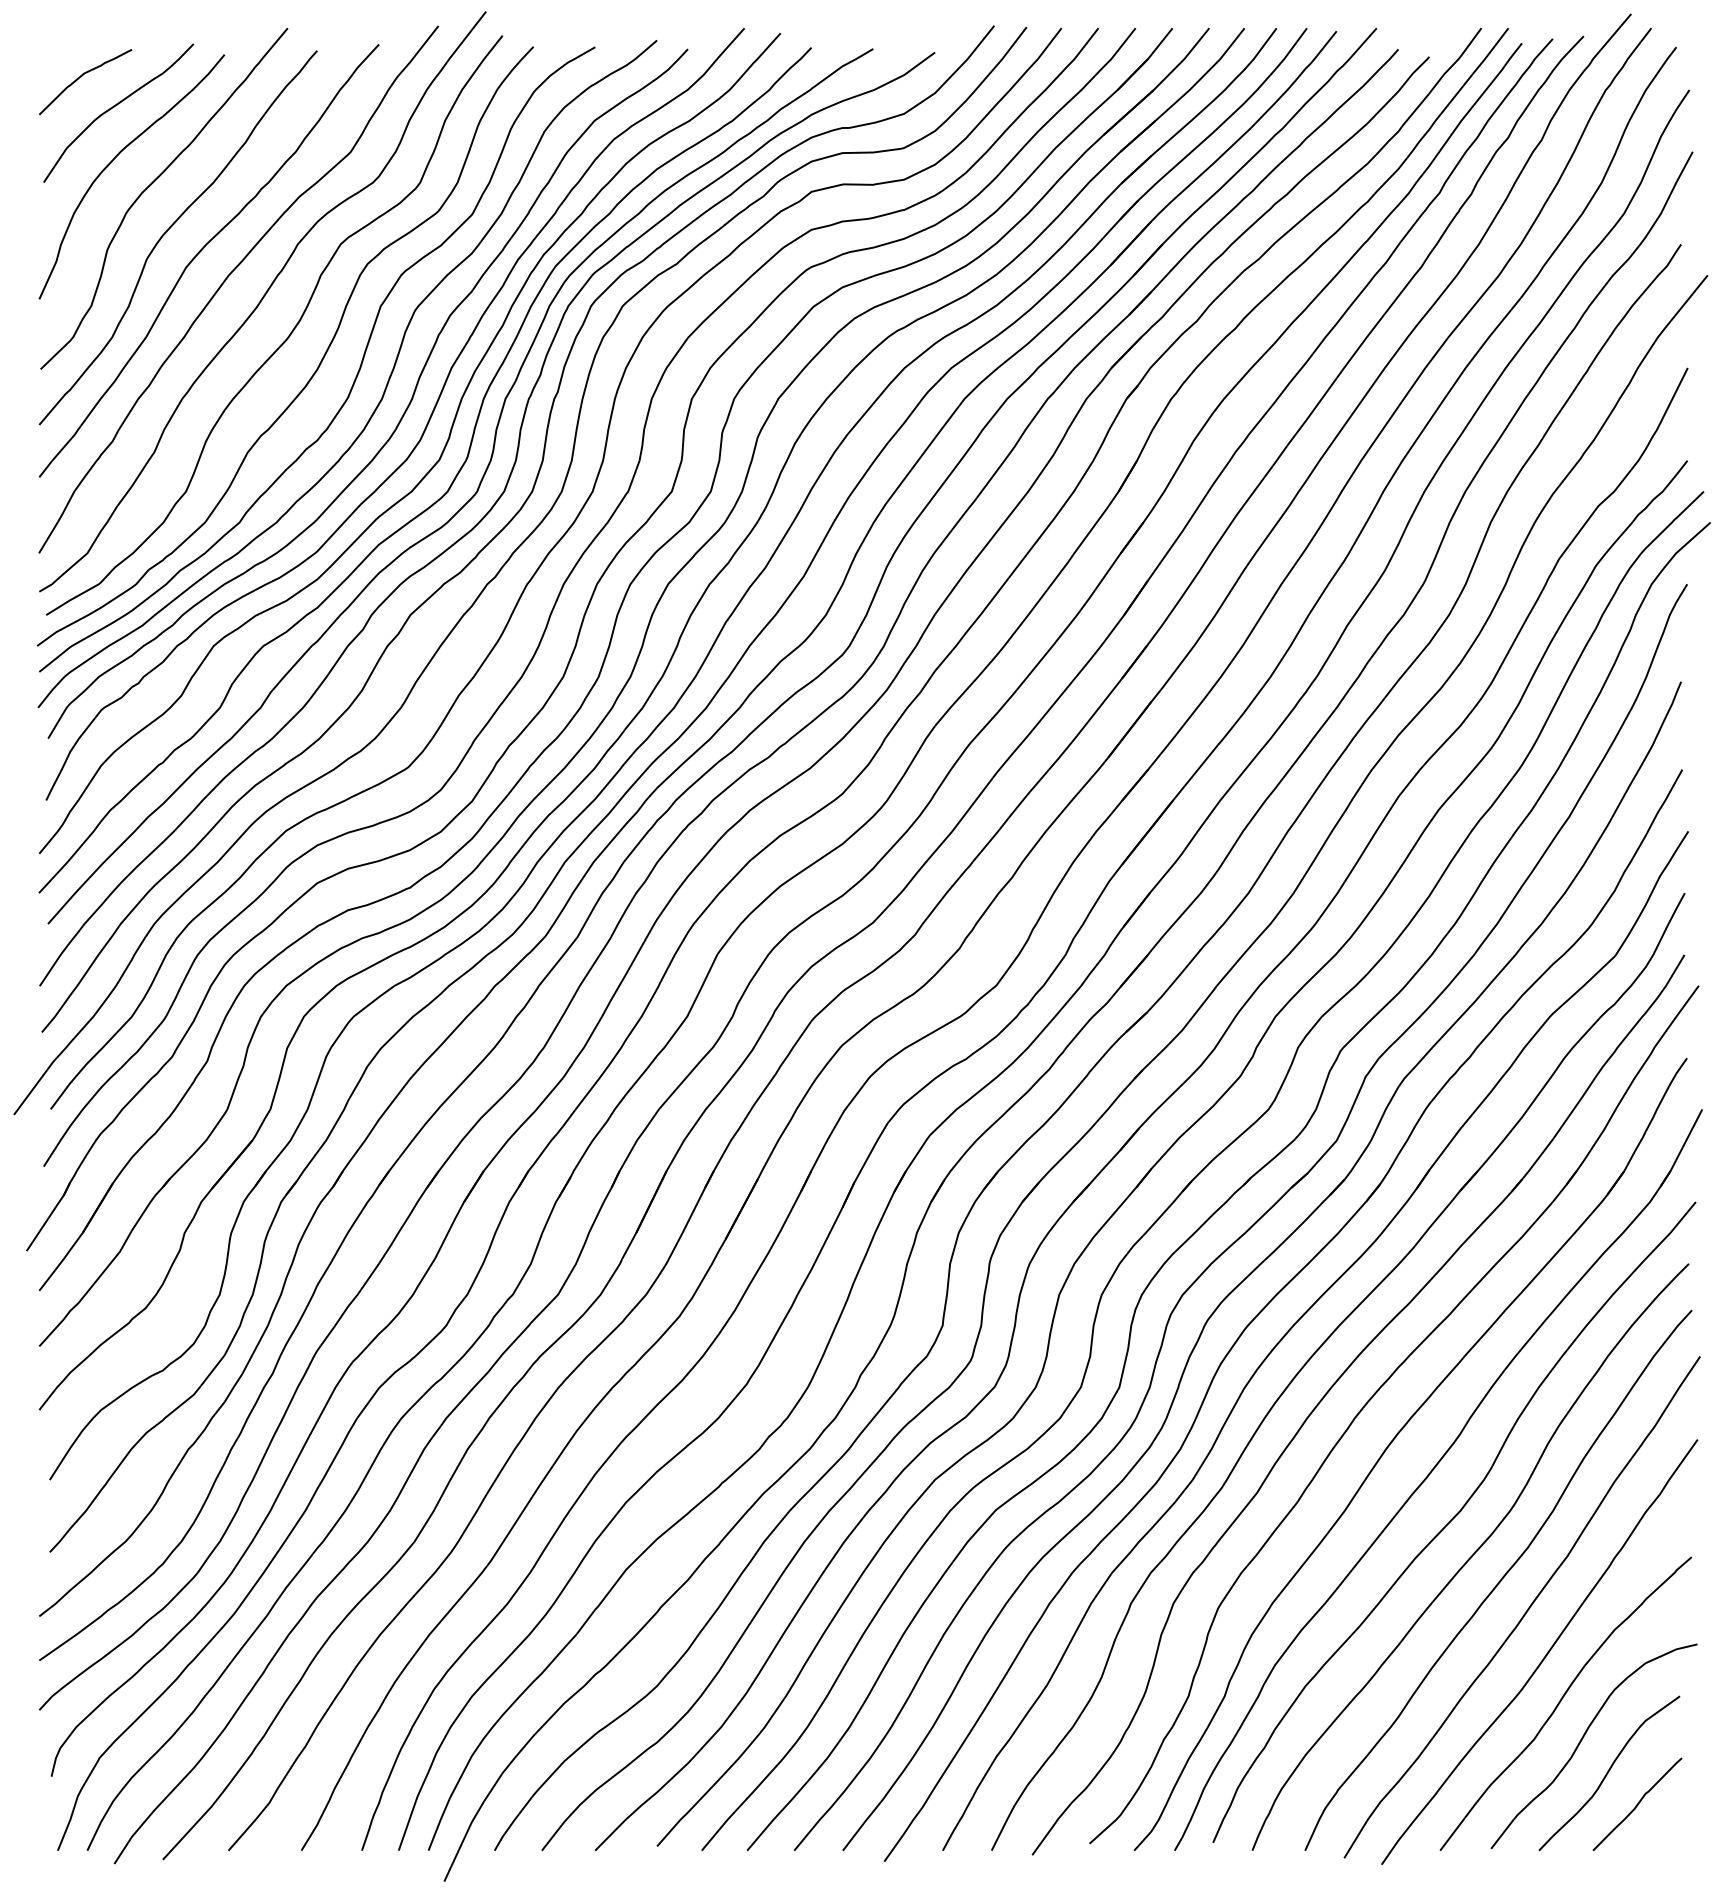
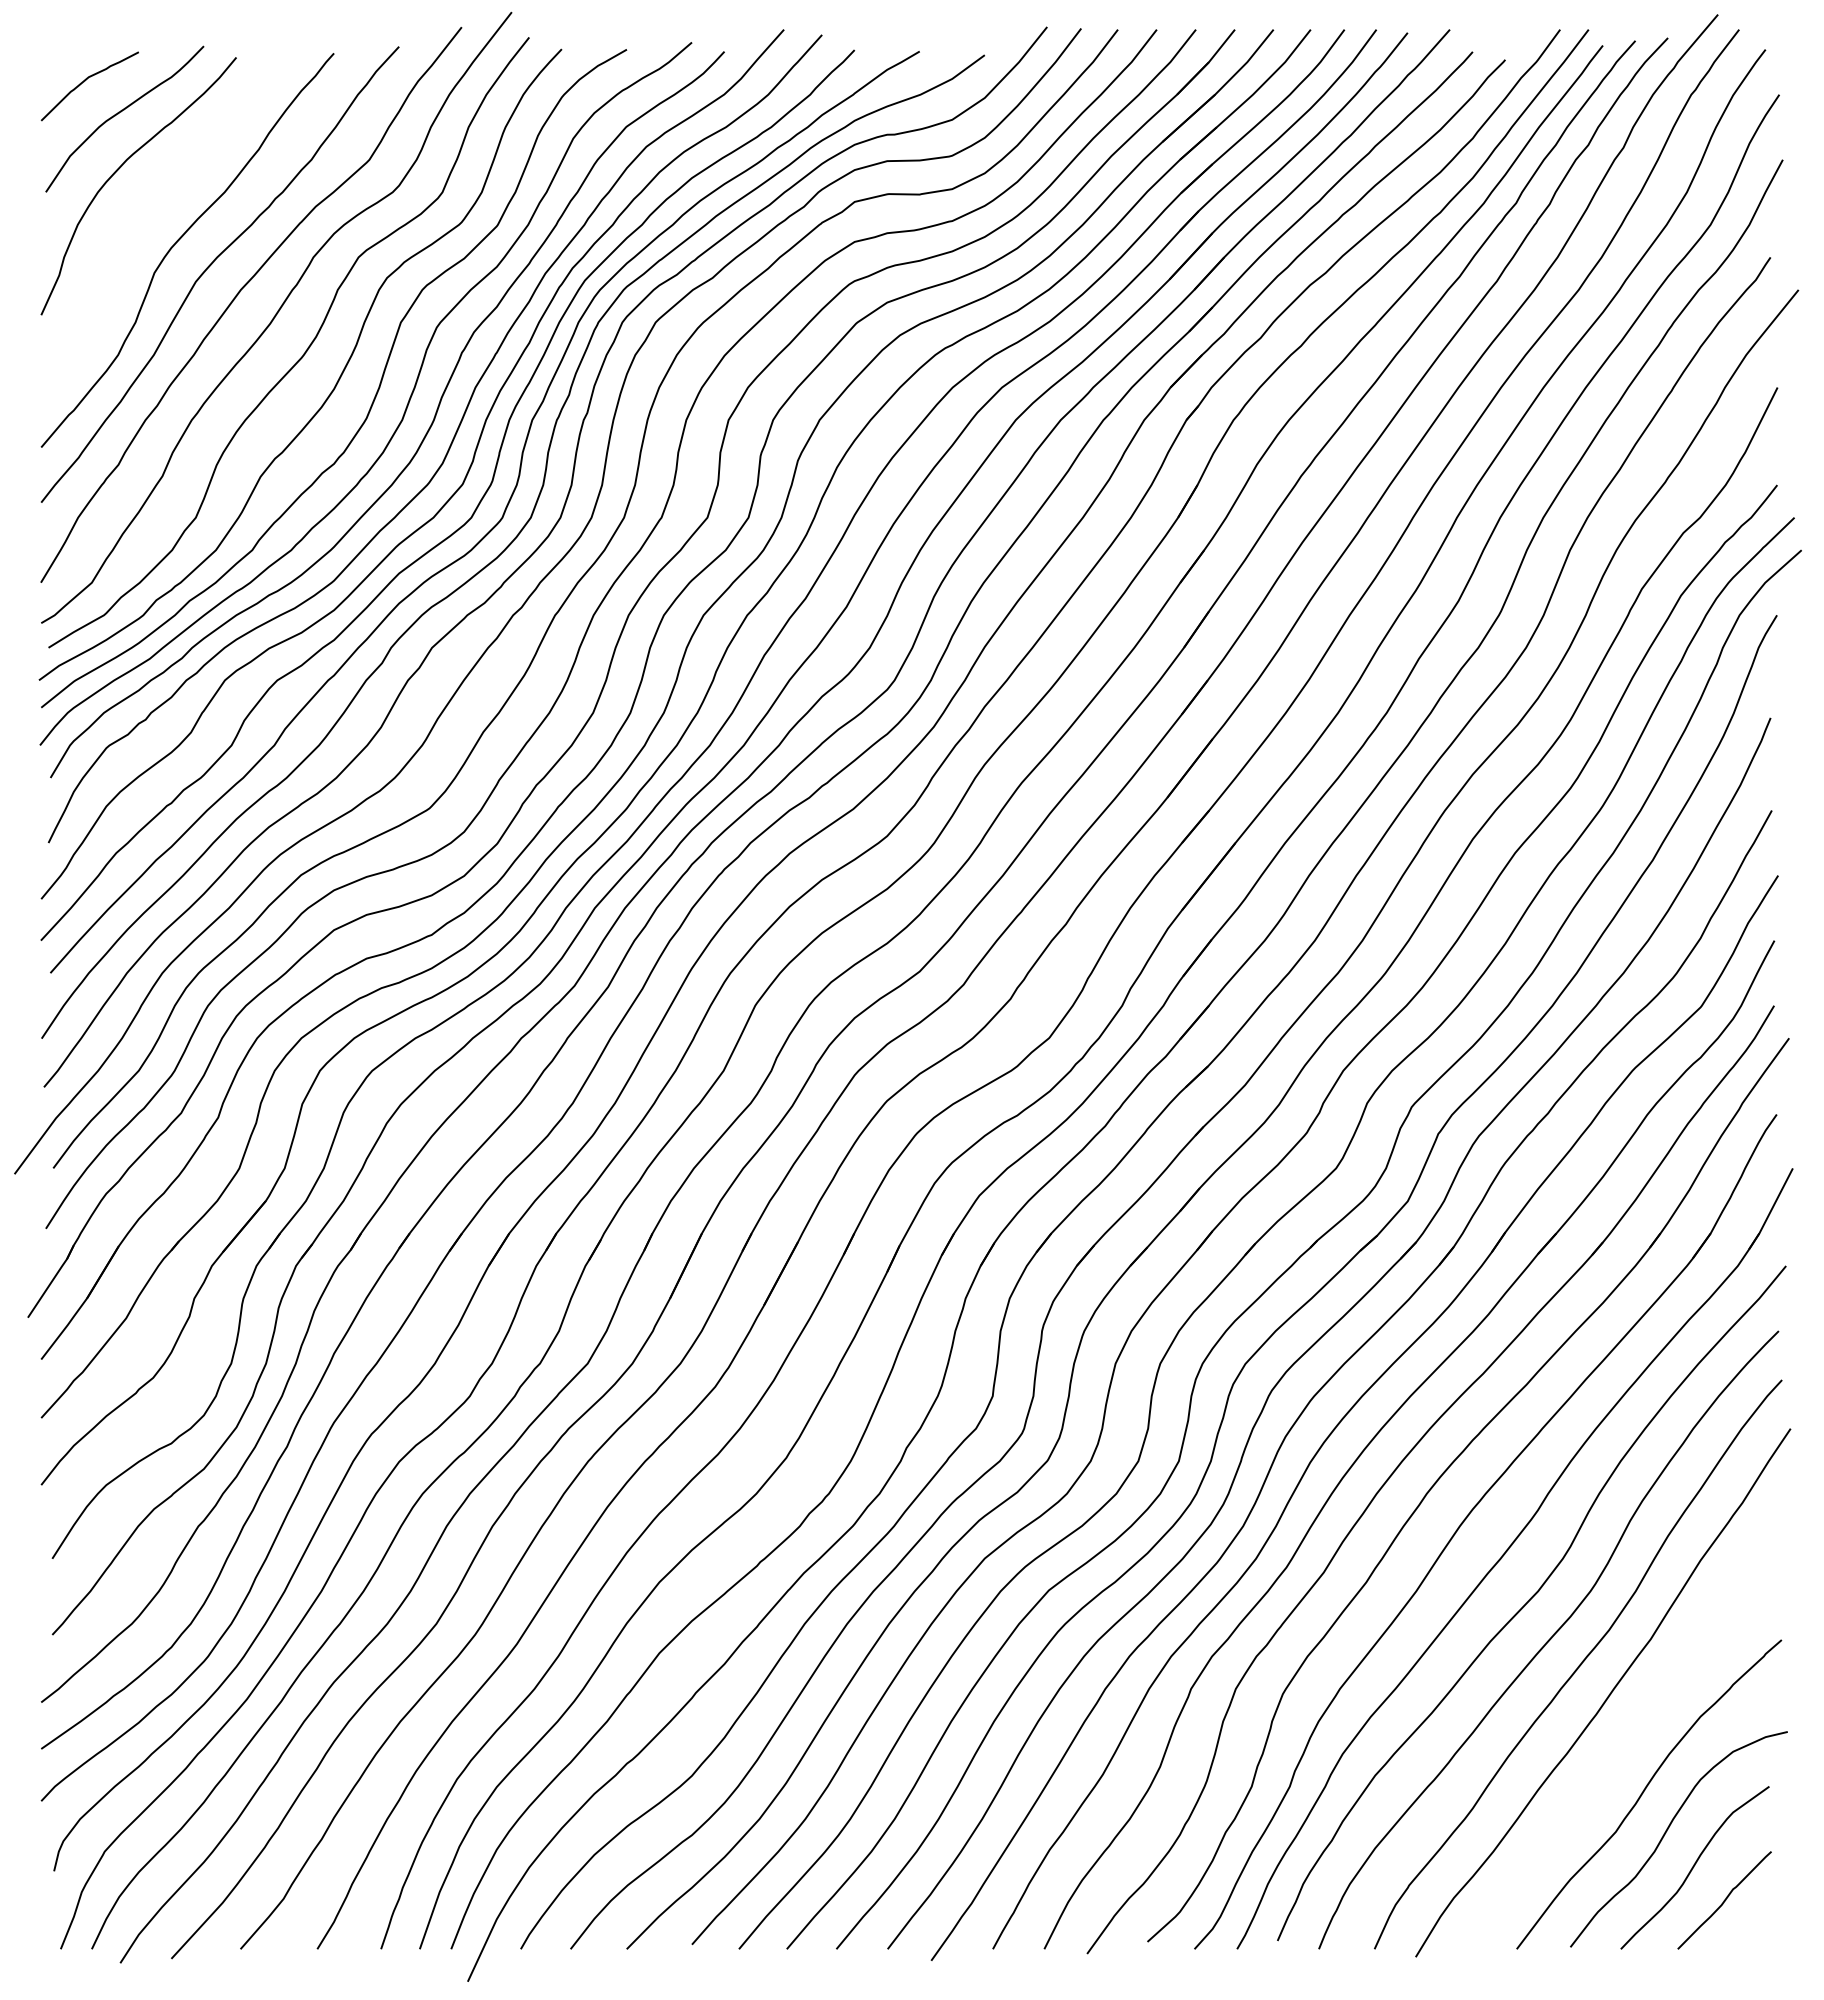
curve: (150, 185) -> (158, 195), removed
curve: (1544, 1656) -> (1626, 1744), removed

